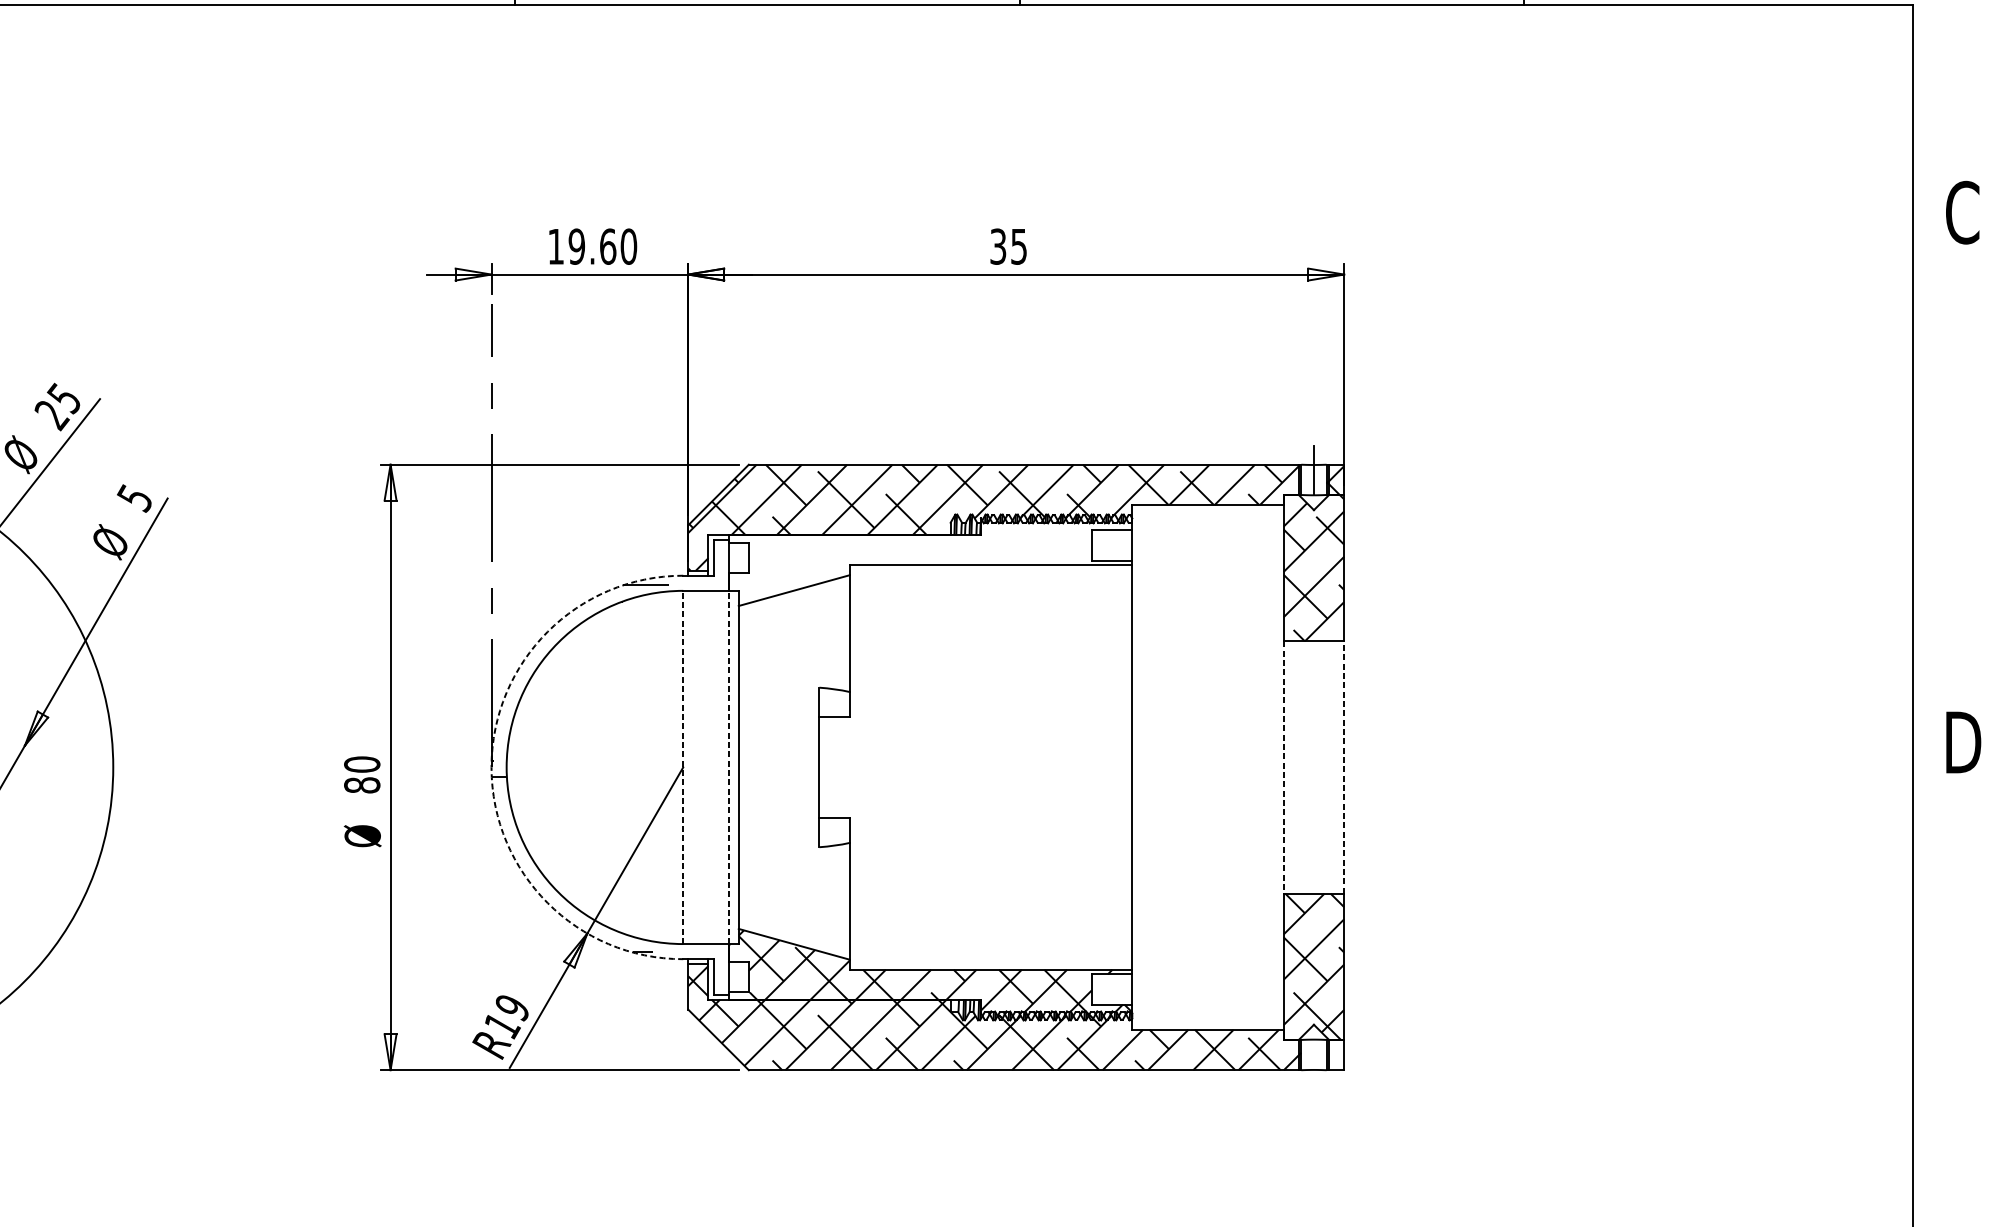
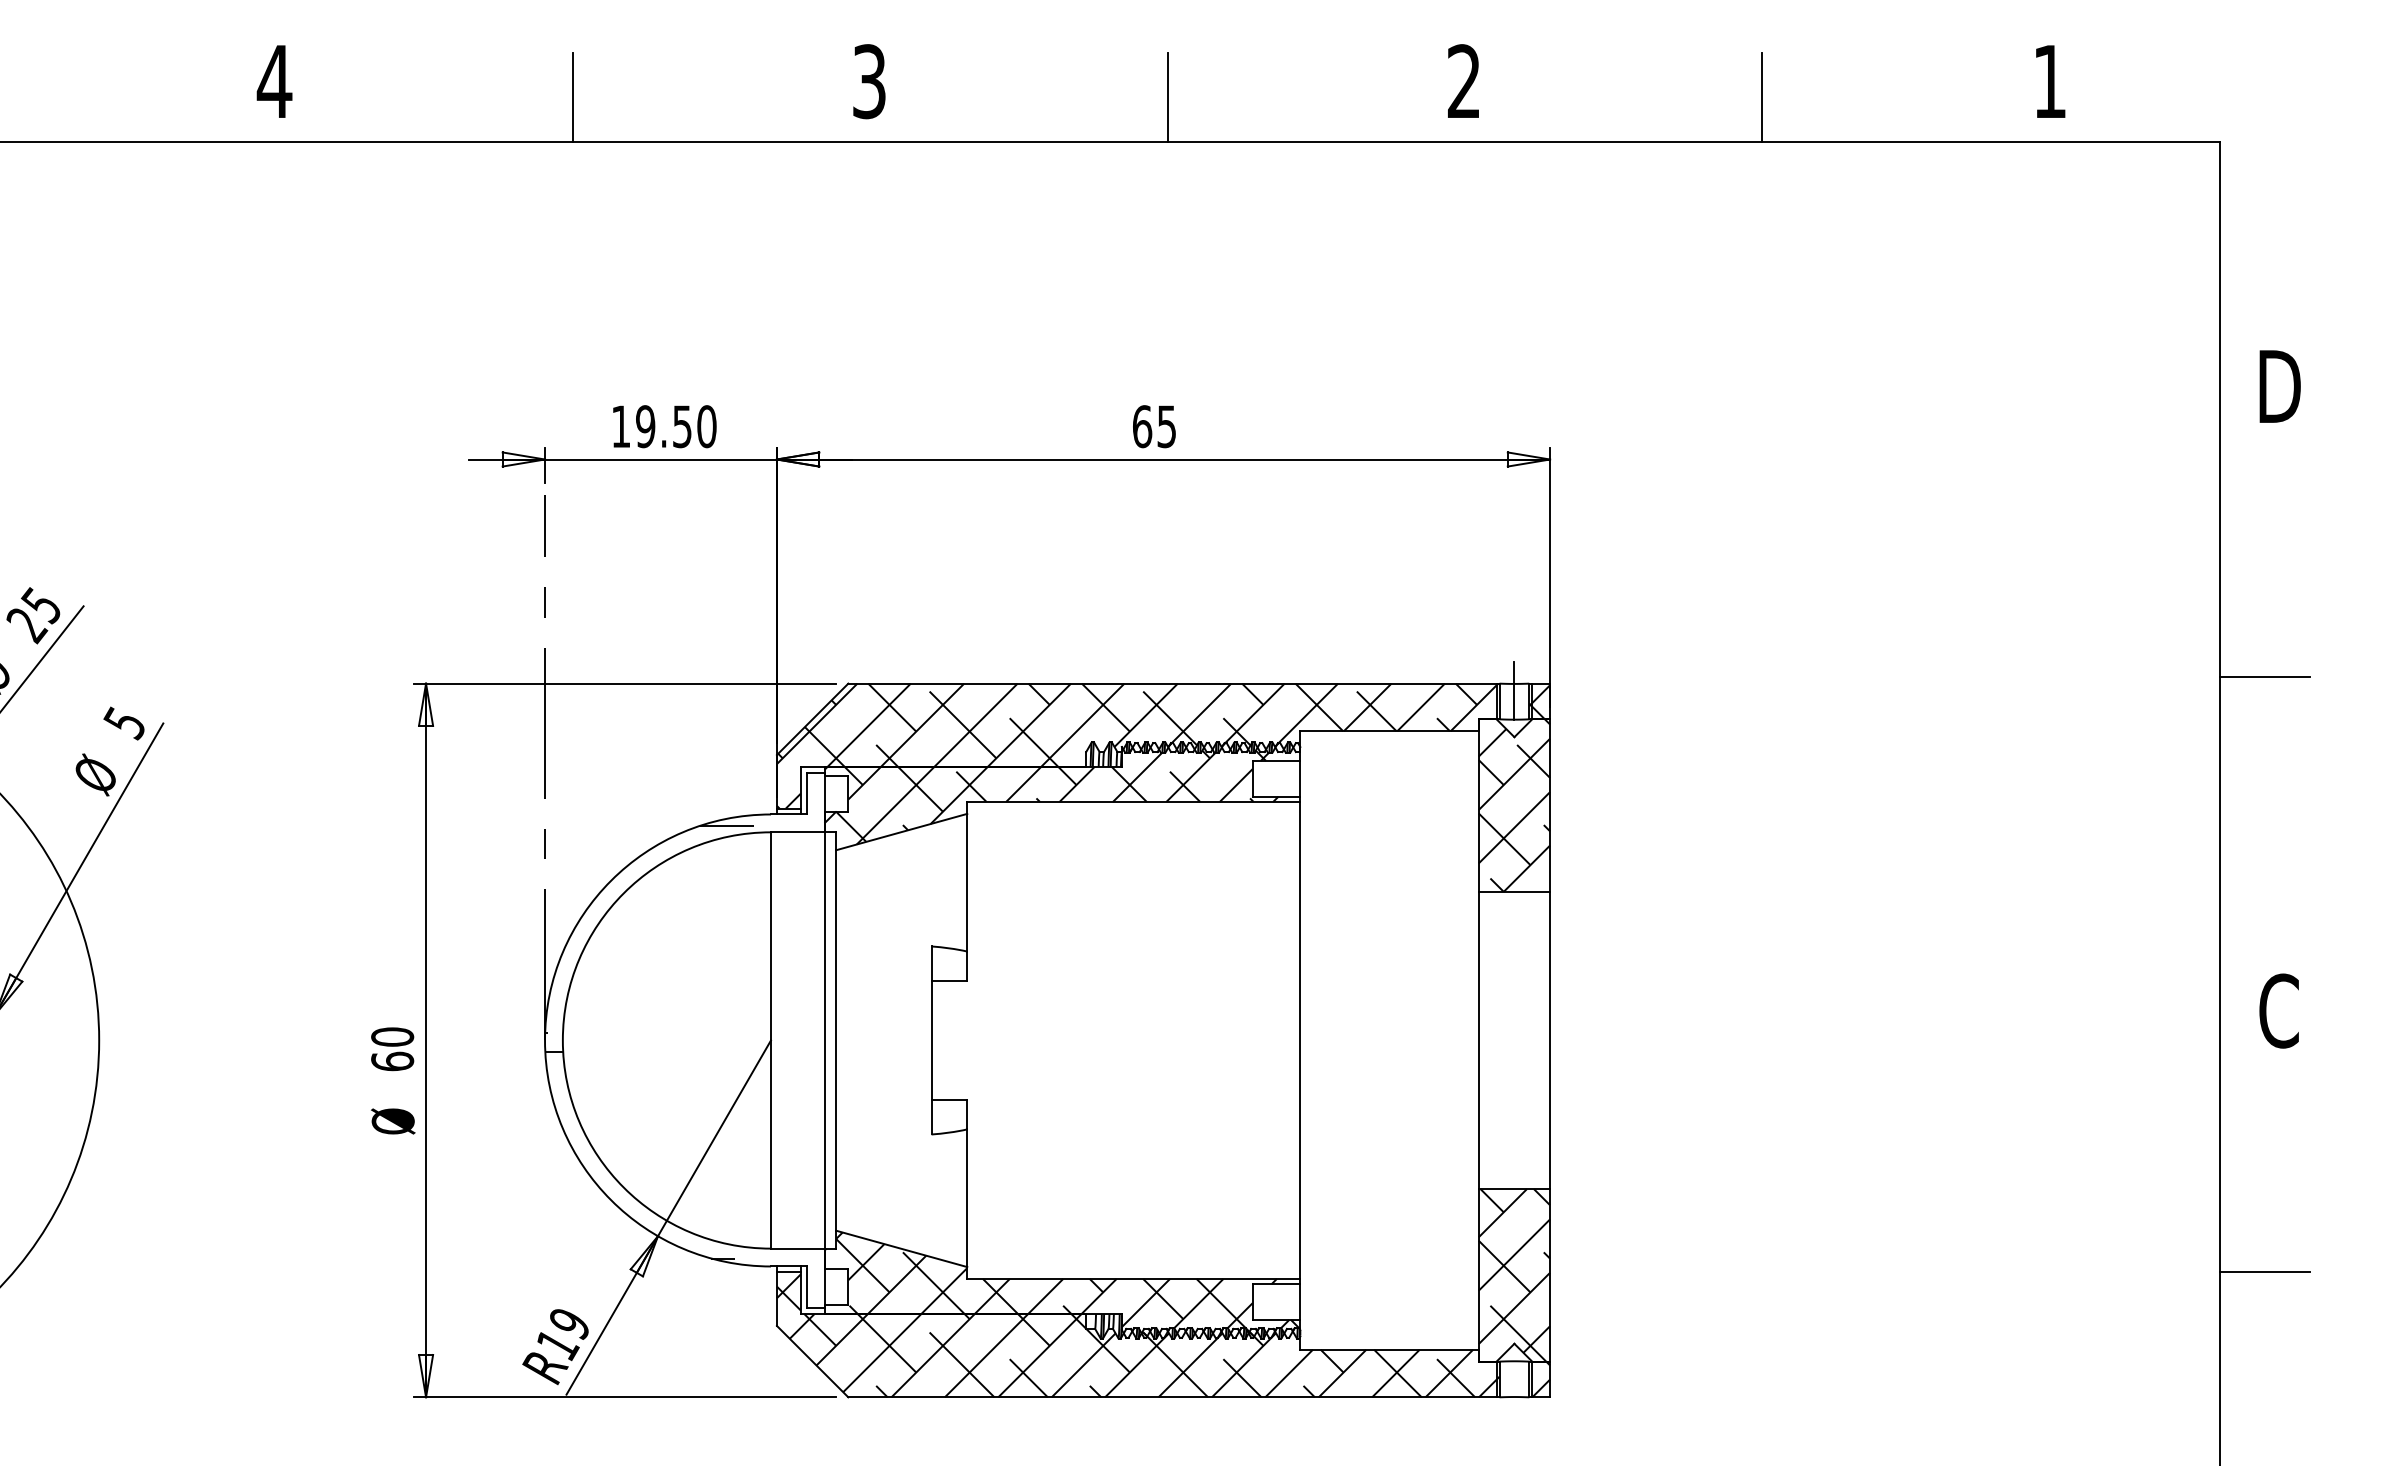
text: (1963, 212) -> (2279, 386), C -> D
text: (608, 246) -> (682, 426), 19.60 -> 19.50
text: (998, 246) -> (1142, 426), 35 -> 65
line: (1950, 459) -> (2264, 677), added
hatch: (921, 557) -> (1051, 793), added
text: (1963, 742) -> (2279, 1010), D -> C
line: (683, 766) -> (771, 1039), dashed -> solid
line: (728, 766) -> (824, 1039), dashed -> solid
arc: (491, 767) -> (545, 1040), dashed -> solid
line: (1283, 767) -> (1478, 1040), dashed -> solid
line: (1344, 767) -> (1550, 1040), dashed -> solid
text: (362, 785) -> (392, 1061), 80 -> 60
line: (1950, 963) -> (2264, 1271), added
hatch: (1336, 1055) -> (1541, 1379), added

